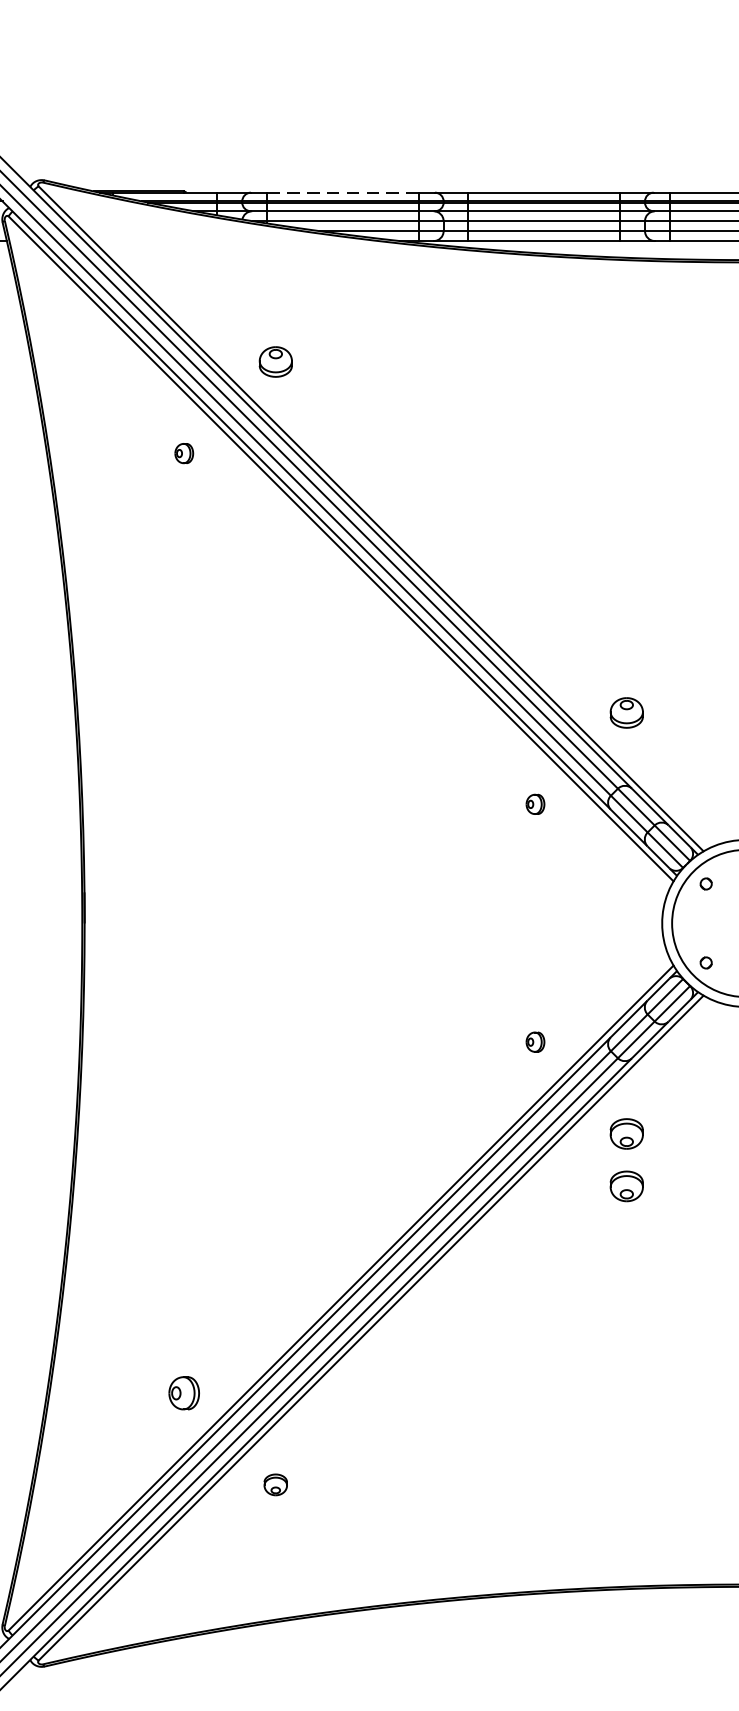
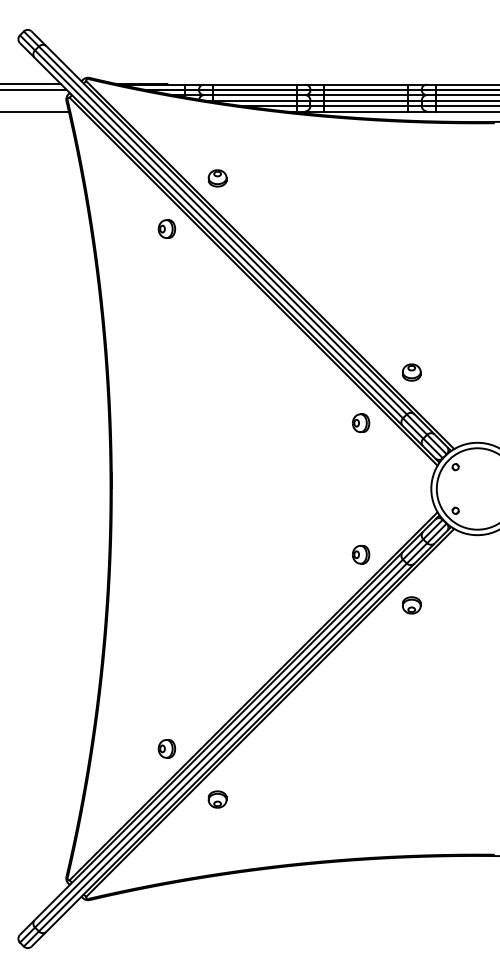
line: (342, 192) -> (254, 84), dashed -> solid
part: (183, 452) -> (166, 228), size x1.67
part: (535, 803) -> (361, 422), size x1.67
part: (535, 1041) -> (361, 554), size x1.67
part: (626, 1186) -> (411, 634), removed
part: (275, 1484) -> (217, 799), size x1.43

